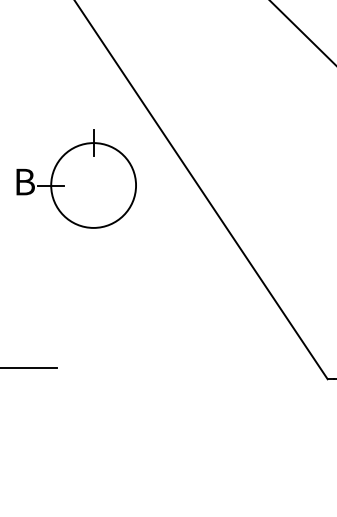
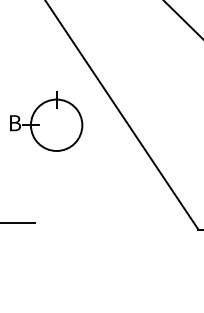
part: (76, 179) -> (46, 121), moved

